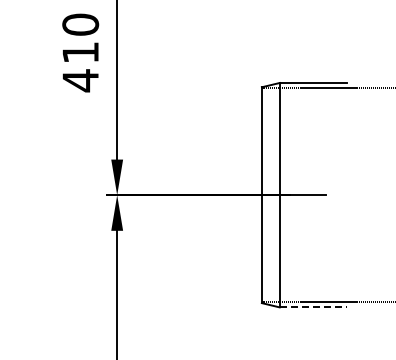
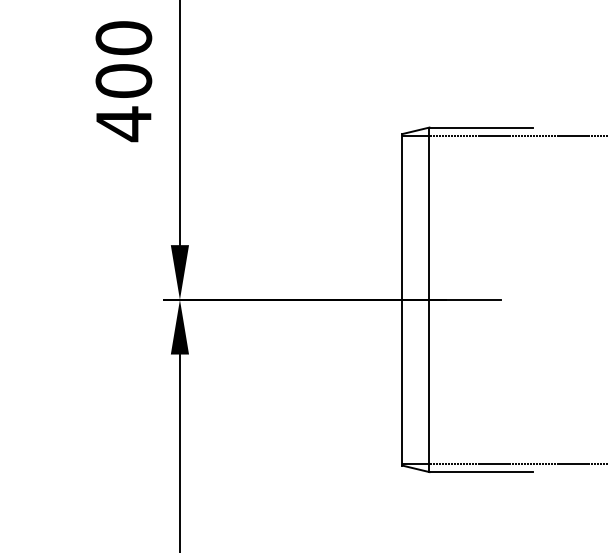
text: (80, 52) -> (123, 80), 410 -> 400
line: (313, 307) -> (481, 472), dashed -> solid

